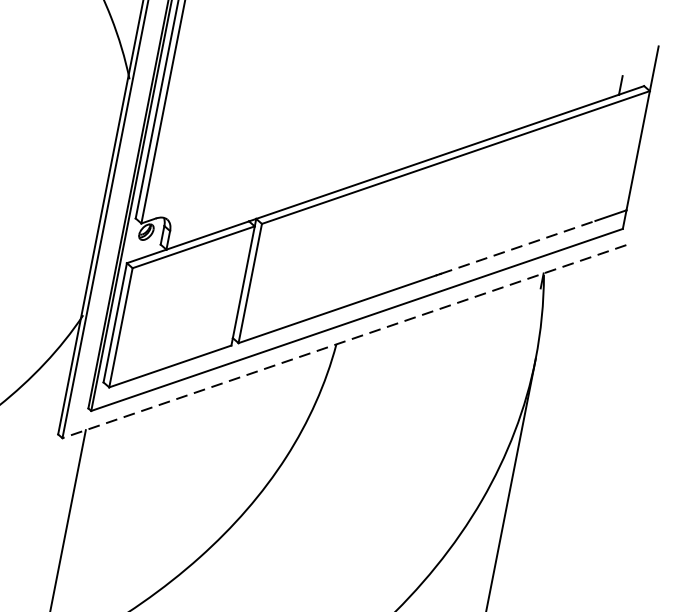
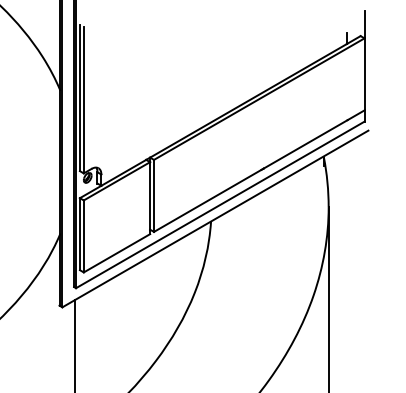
line: (519, 247) -> (306, 144), dashed -> solid
line: (344, 342) -> (215, 219), dashed -> solid

